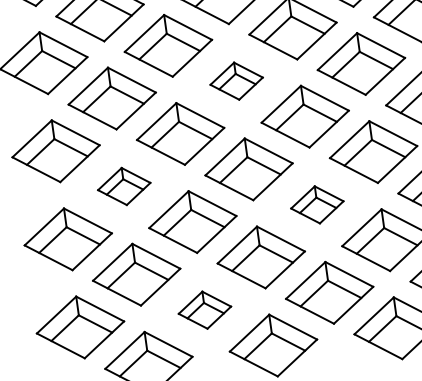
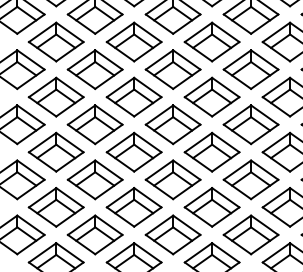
part: (235, 80) -> (133, 96), size x1.67
part: (123, 185) -> (55, 151), size x1.67
part: (316, 204) -> (172, 179), size x1.67
part: (203, 309) -> (94, 234), size x1.67

